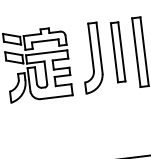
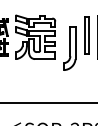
part: (91, 58) -> (69, 48), moved

